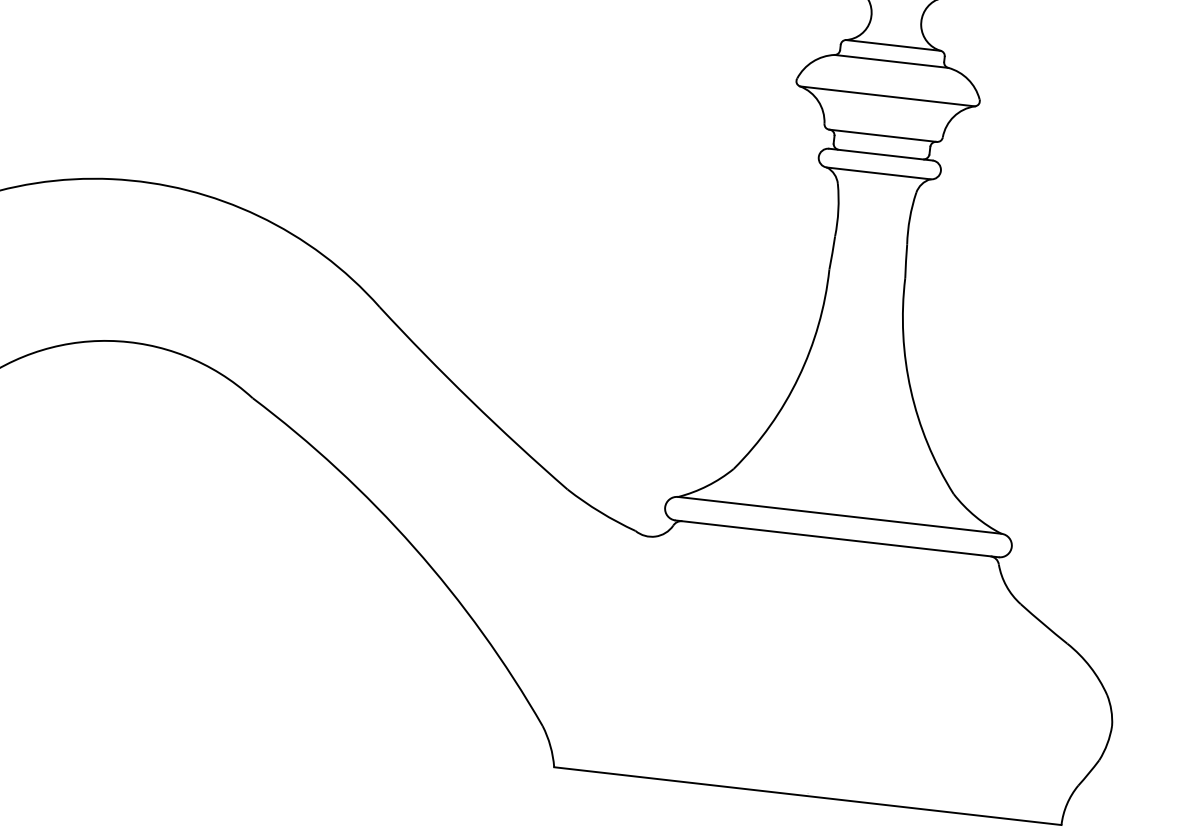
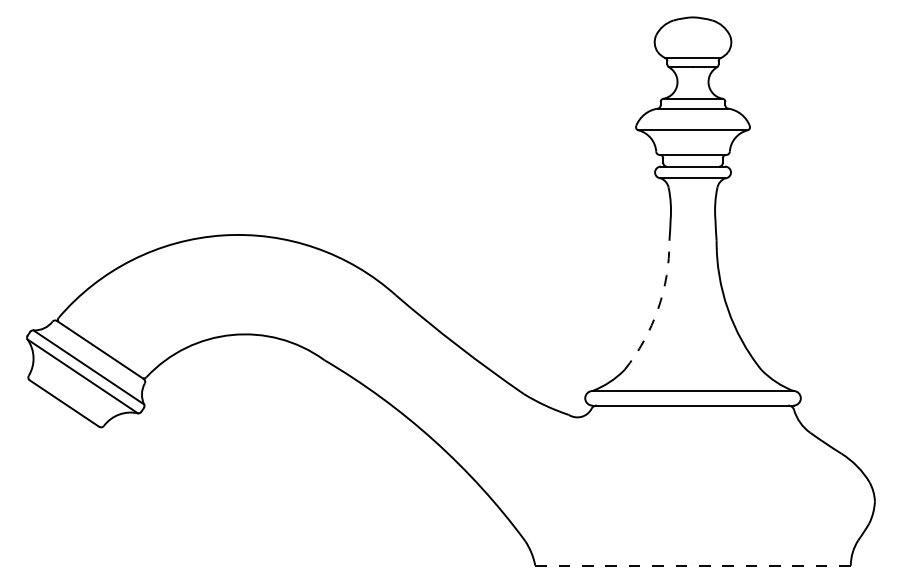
arc: (799, 378) -> (658, 309), solid -> dashed
line: (808, 796) -> (693, 565), solid -> dashed

